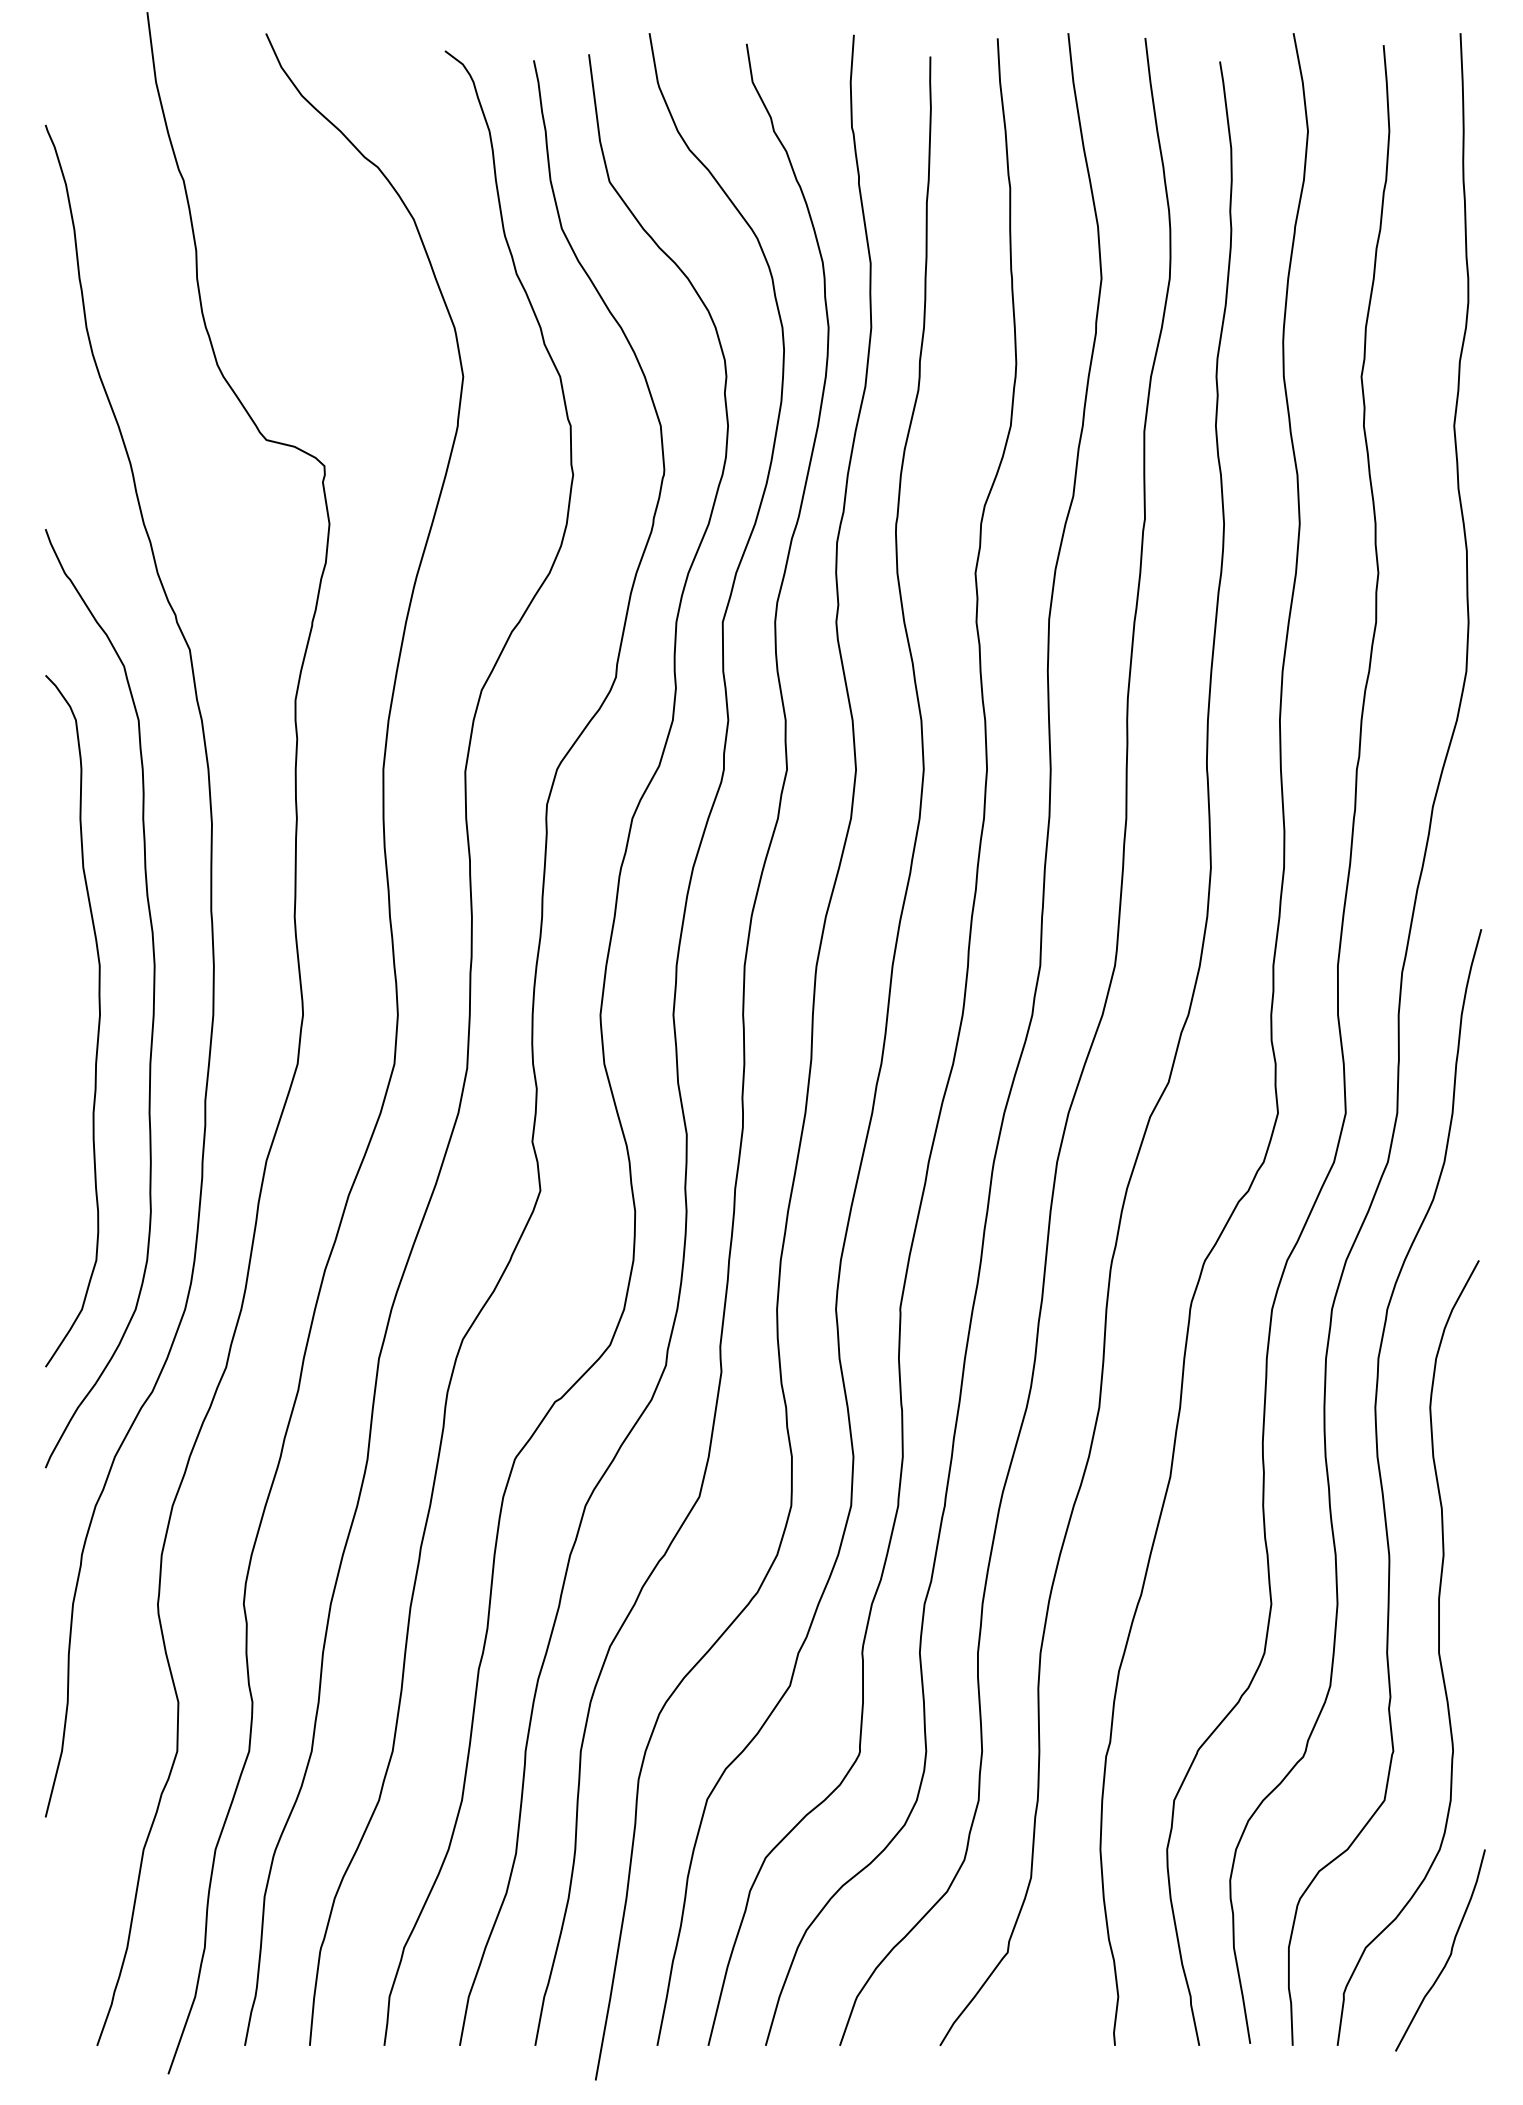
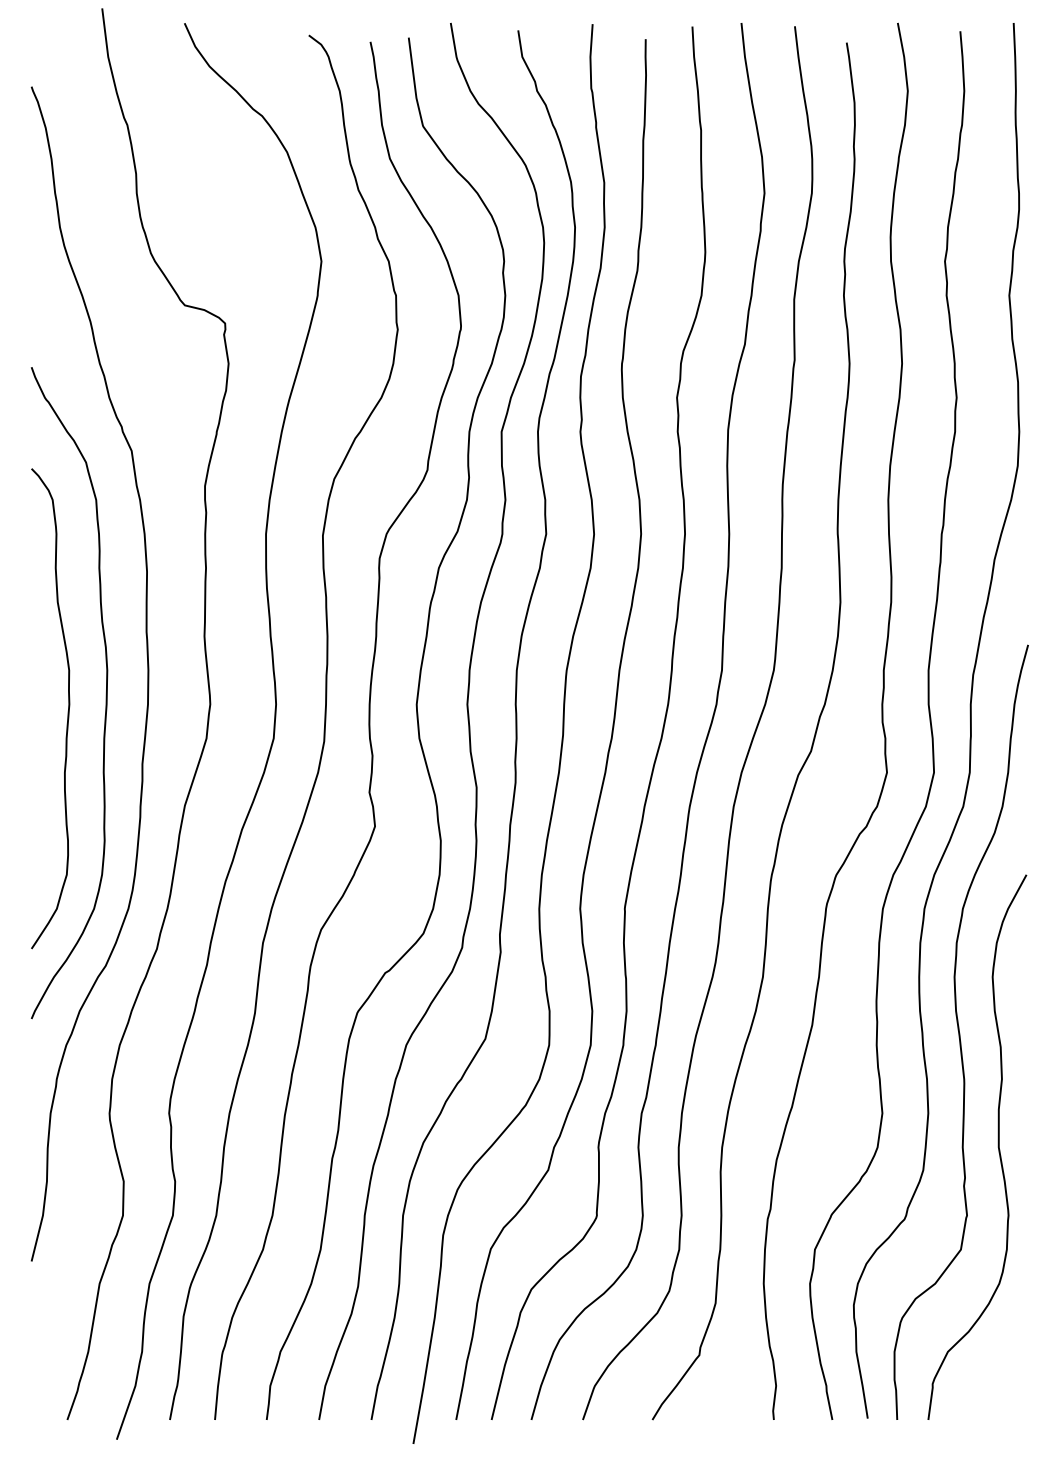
curve: (1450, 1950) -> (1006, 1353), removed

